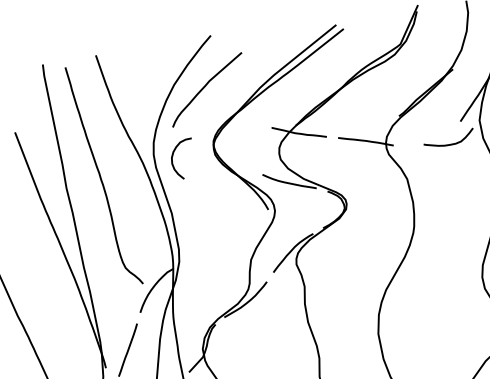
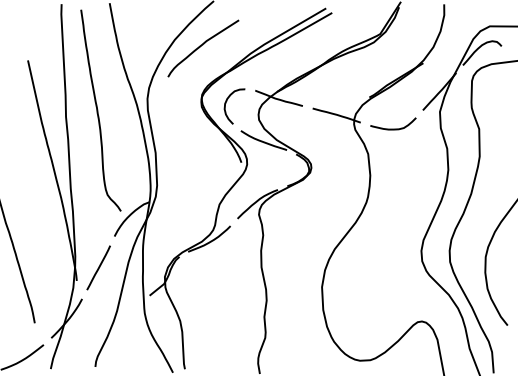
curve: (449, 143) -> (393, 128), moved
curve: (173, 157) -> (226, 103), moved

